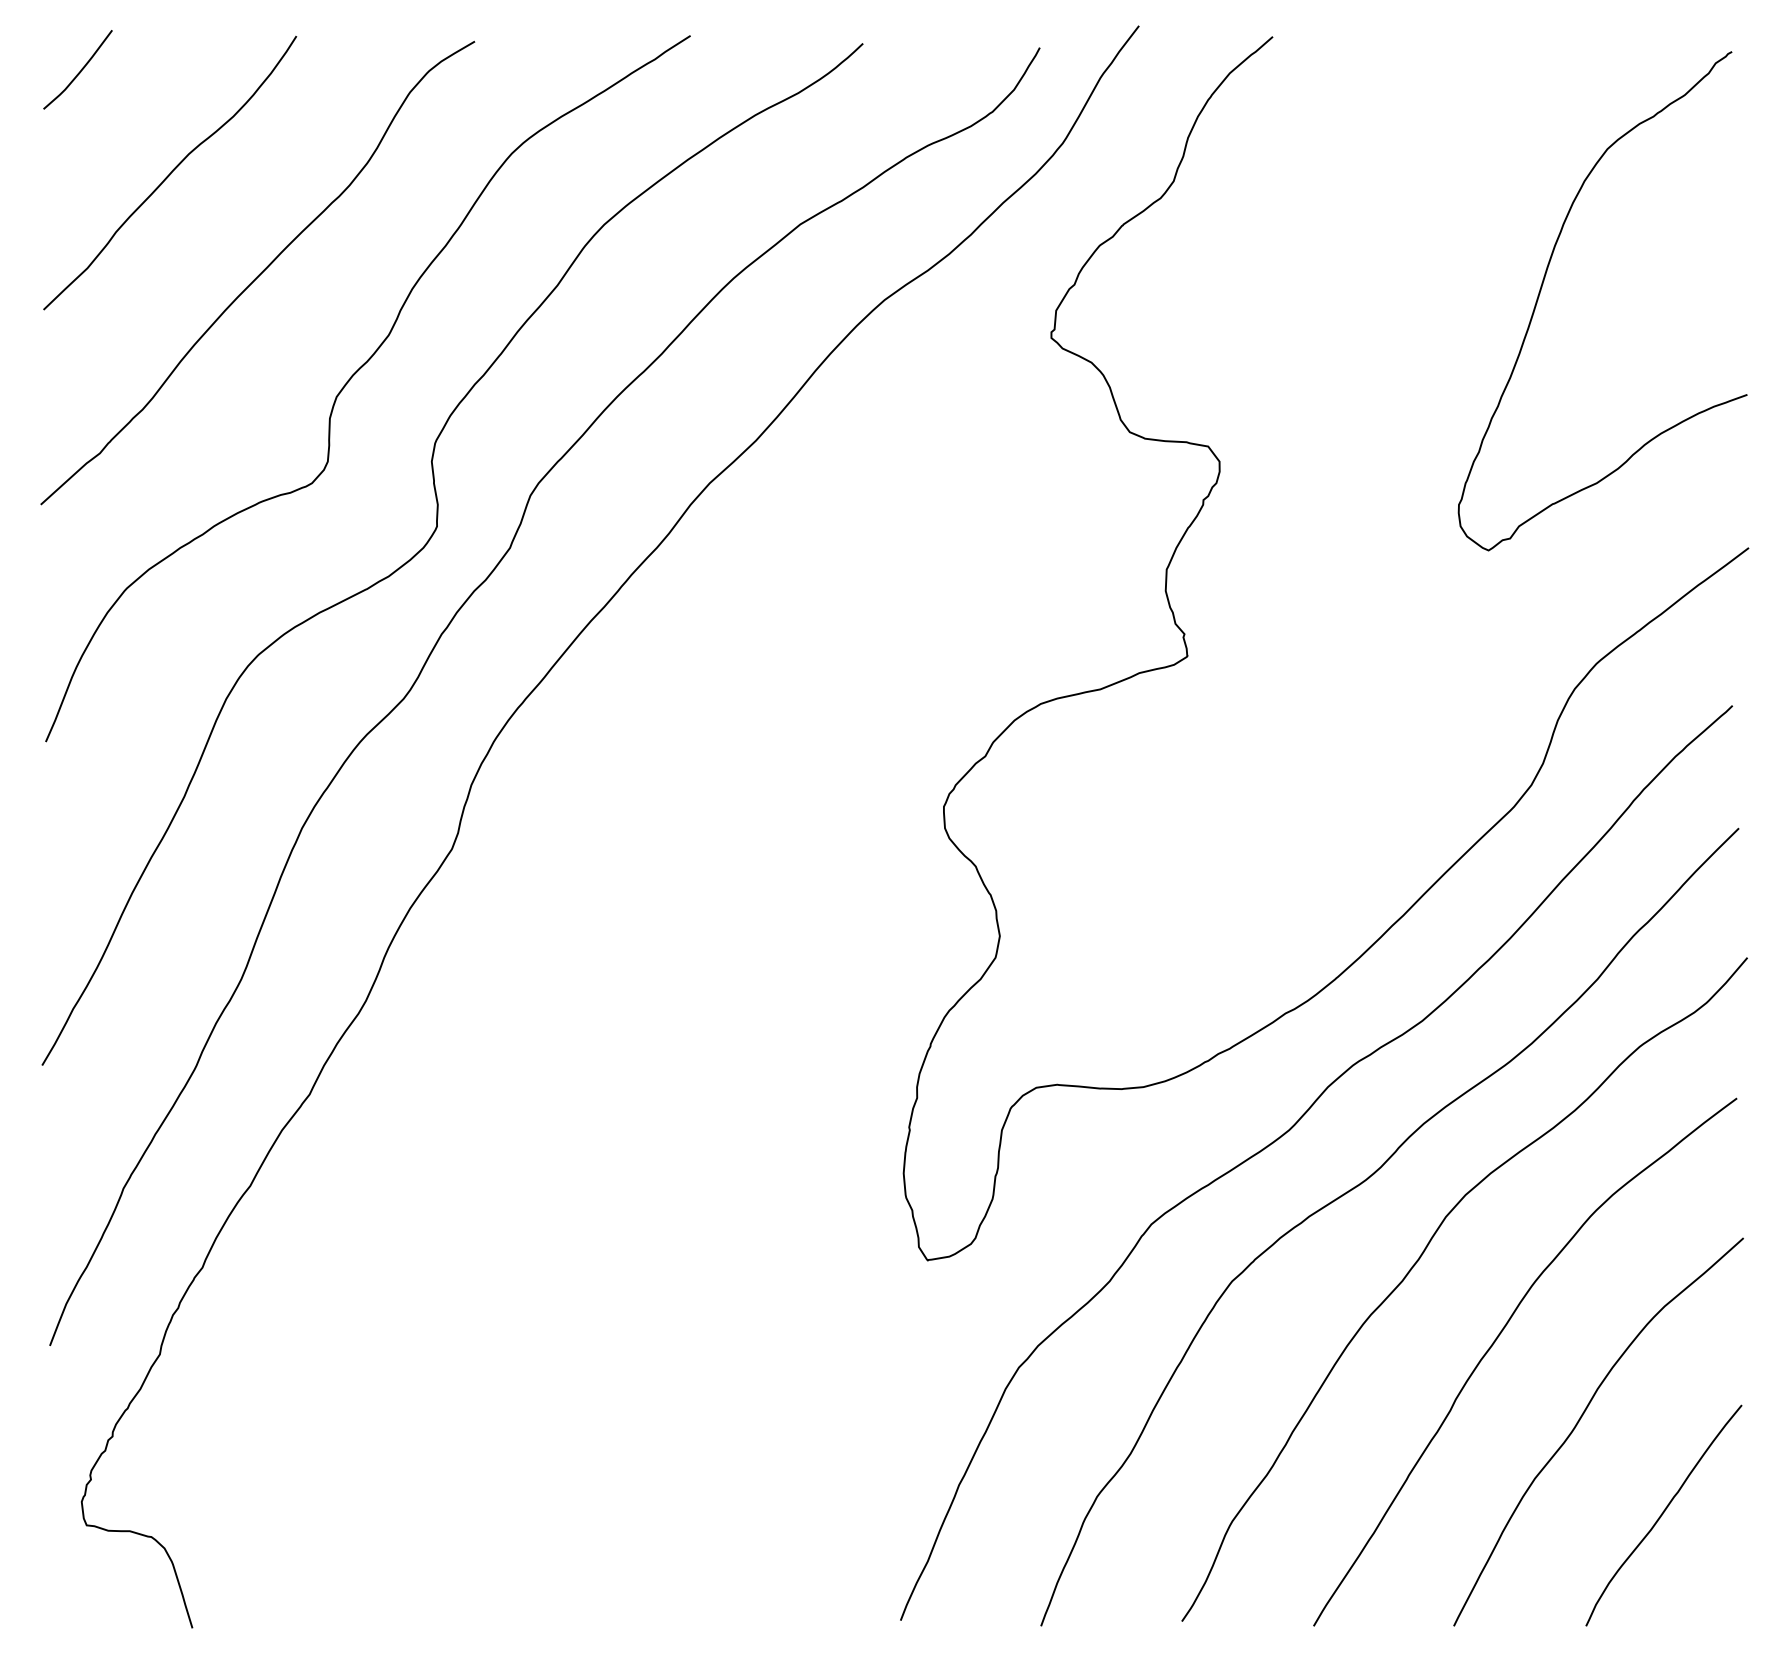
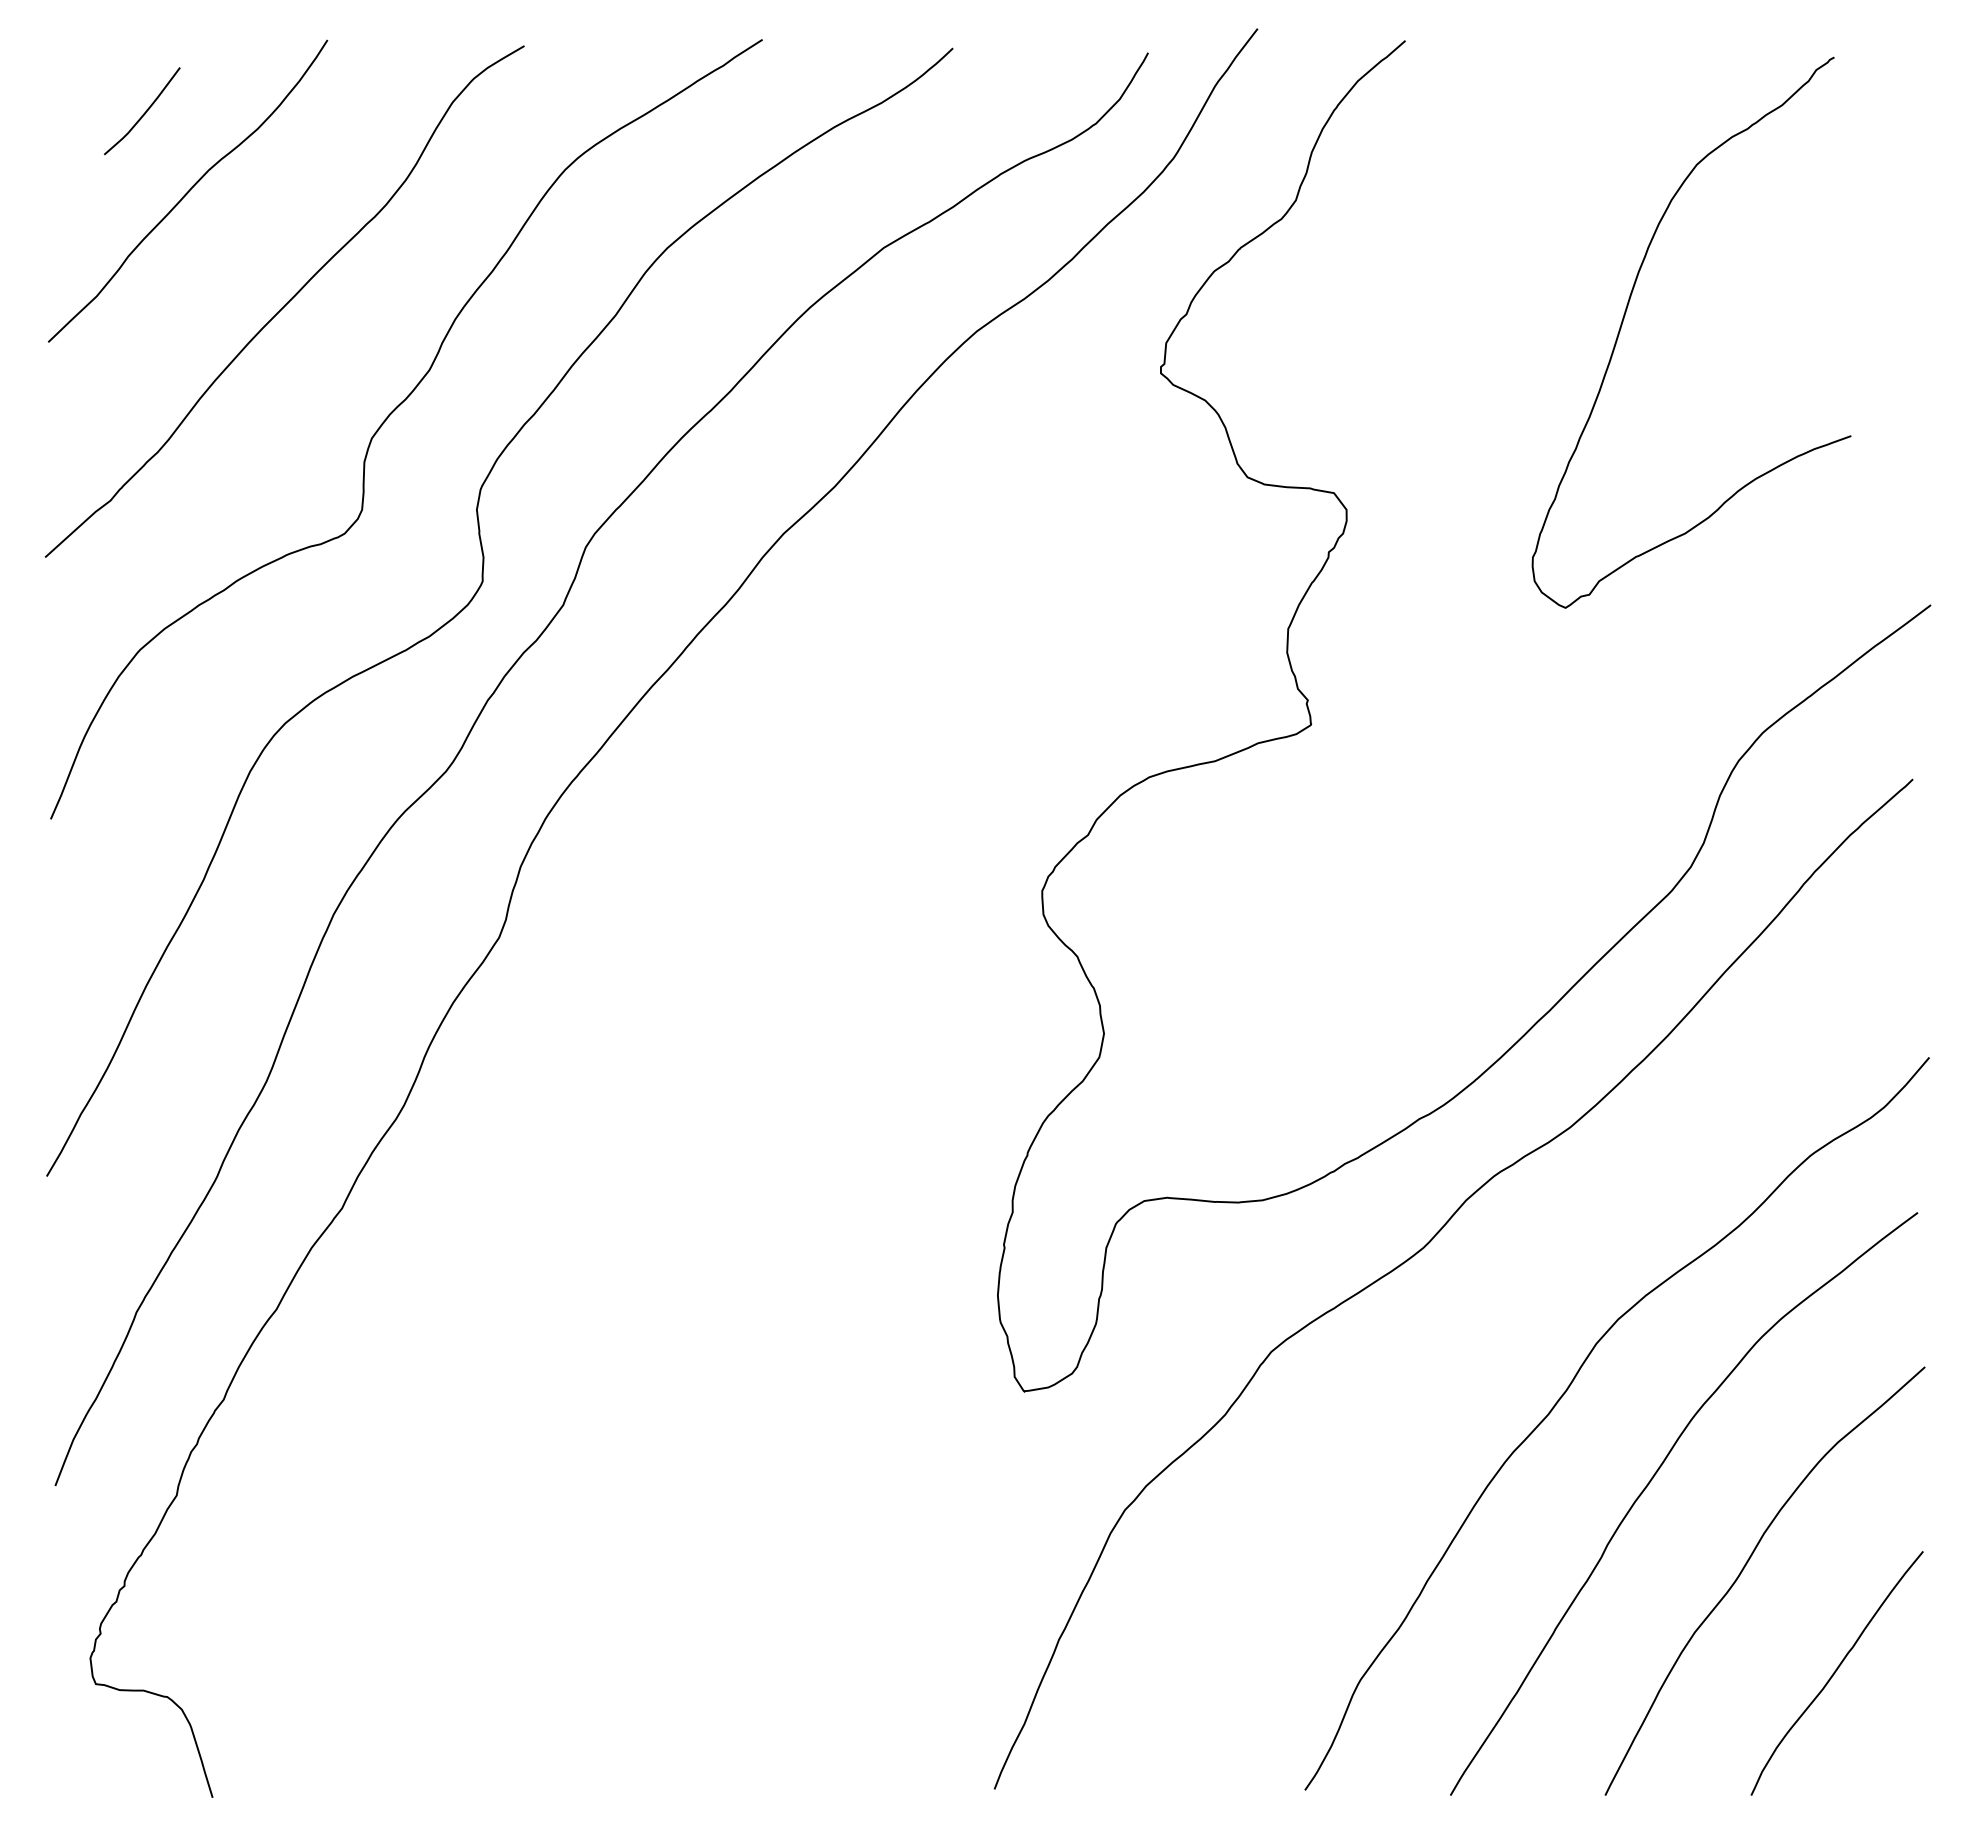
curve: (79, 70) -> (144, 112), moved
curve: (1544, 280) -> (1627, 309), moved
curve: (1360, 1185) -> (1502, 1308), removed

